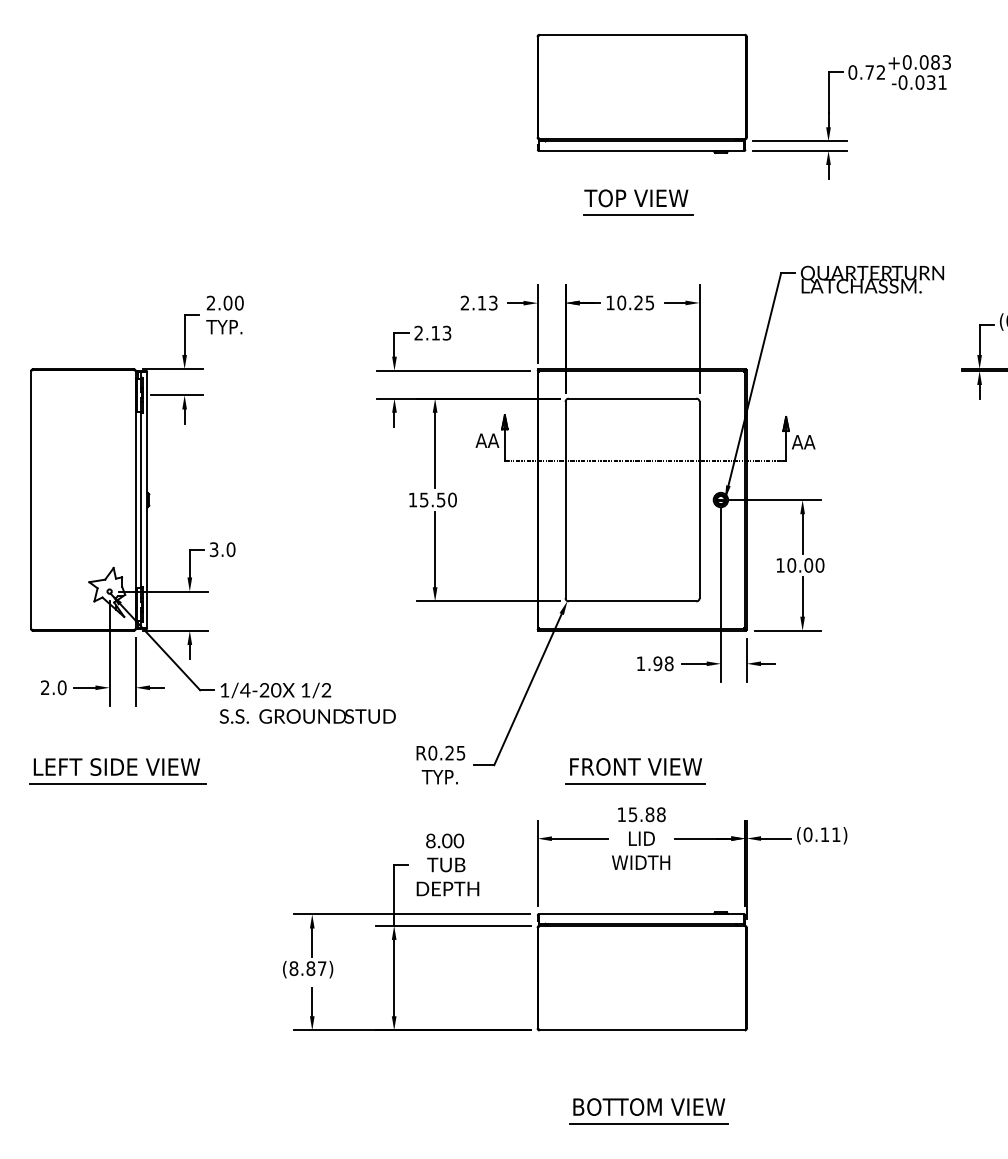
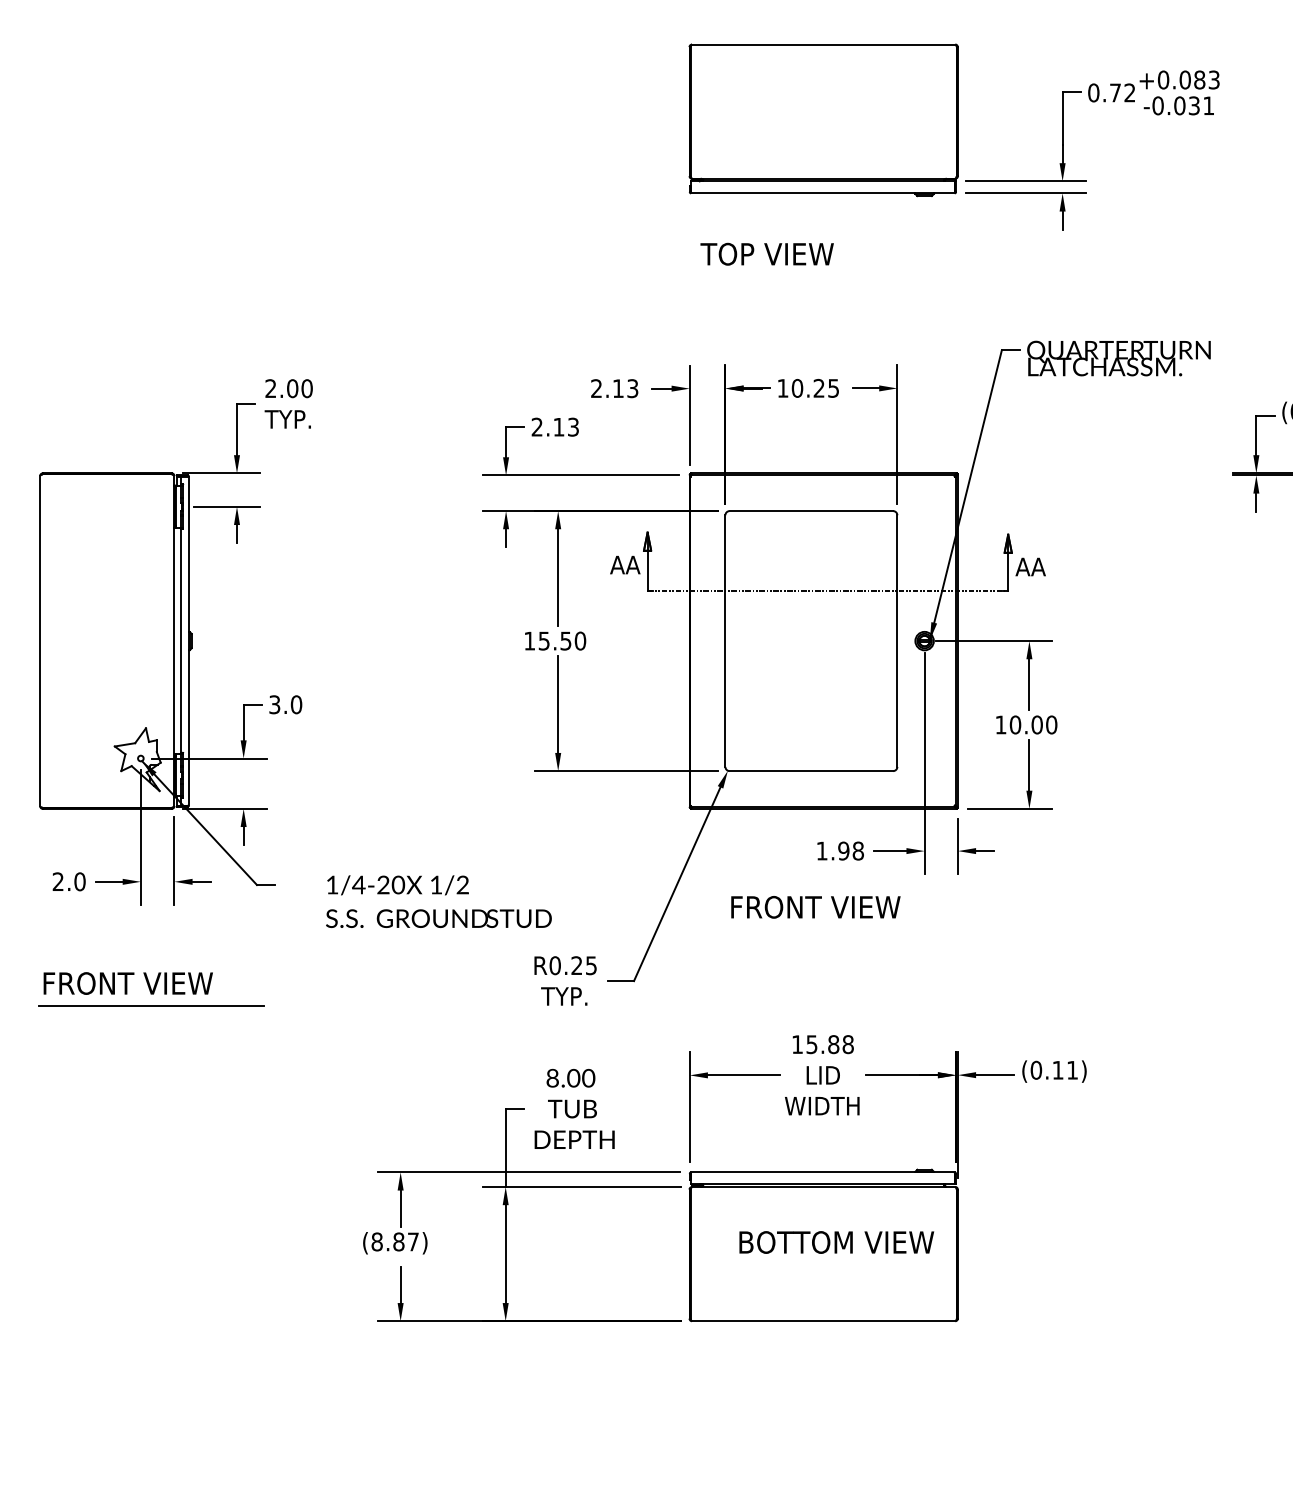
text: (635, 197) -> (766, 253), moved
line: (638, 215) -> (819, 276), removed
text: (307, 703) -> (438, 901), moved
text: (117, 767) -> (151, 983), LEFT SIDE VIEW -> FRONT VIEW
text: (635, 767) -> (815, 907), moved
line: (635, 784) -> (815, 1005), removed
text: (649, 1107) -> (836, 1242), moved
line: (649, 1124) -> (832, 1441), removed

